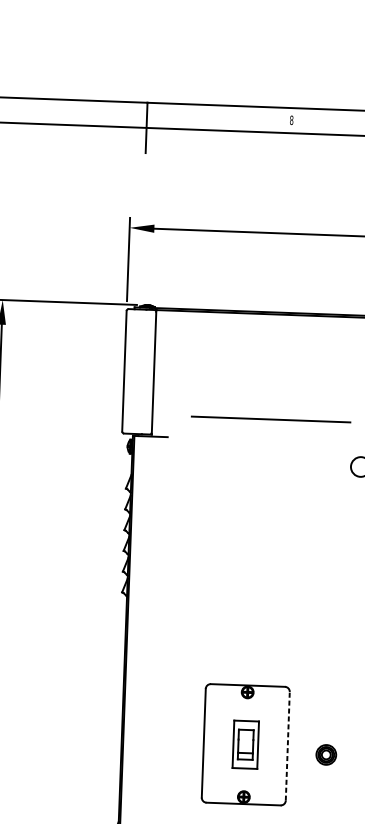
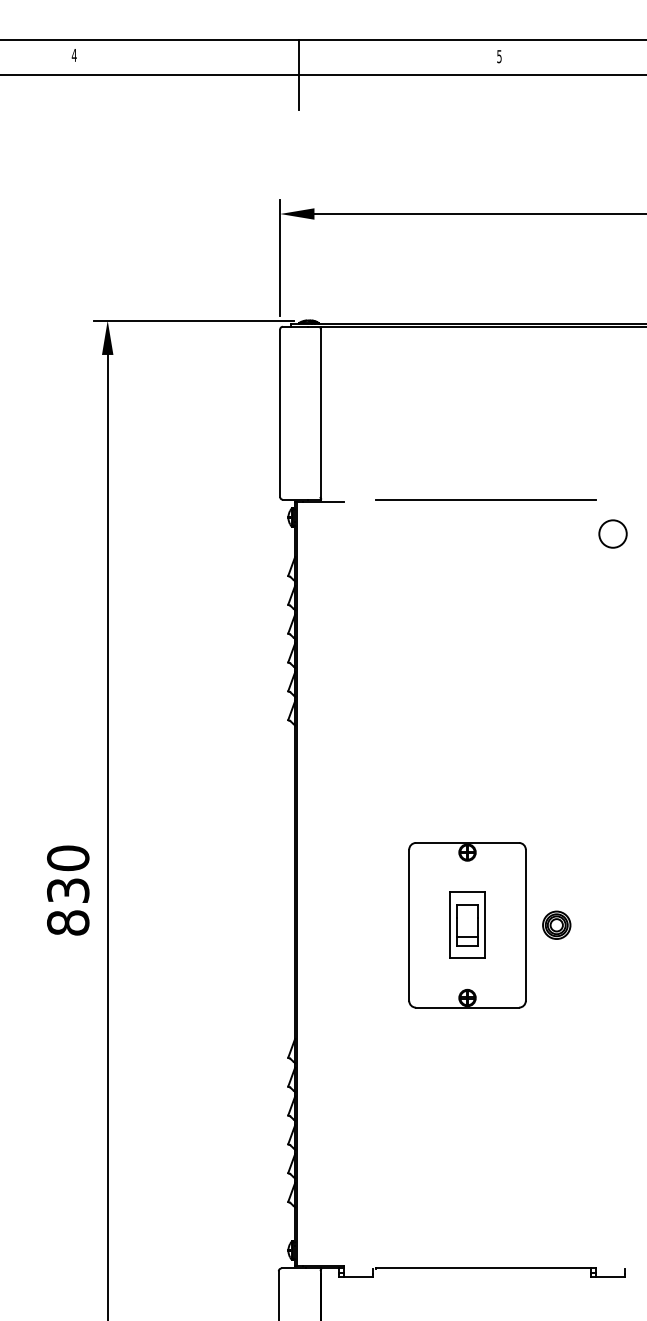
text: (291, 120) -> (499, 56), 8 -> 5
line: (270, 419) -> (485, 499), moved
line: (287, 746) -> (525, 925), dashed -> solid
part: (326, 754) -> (556, 924), moved

